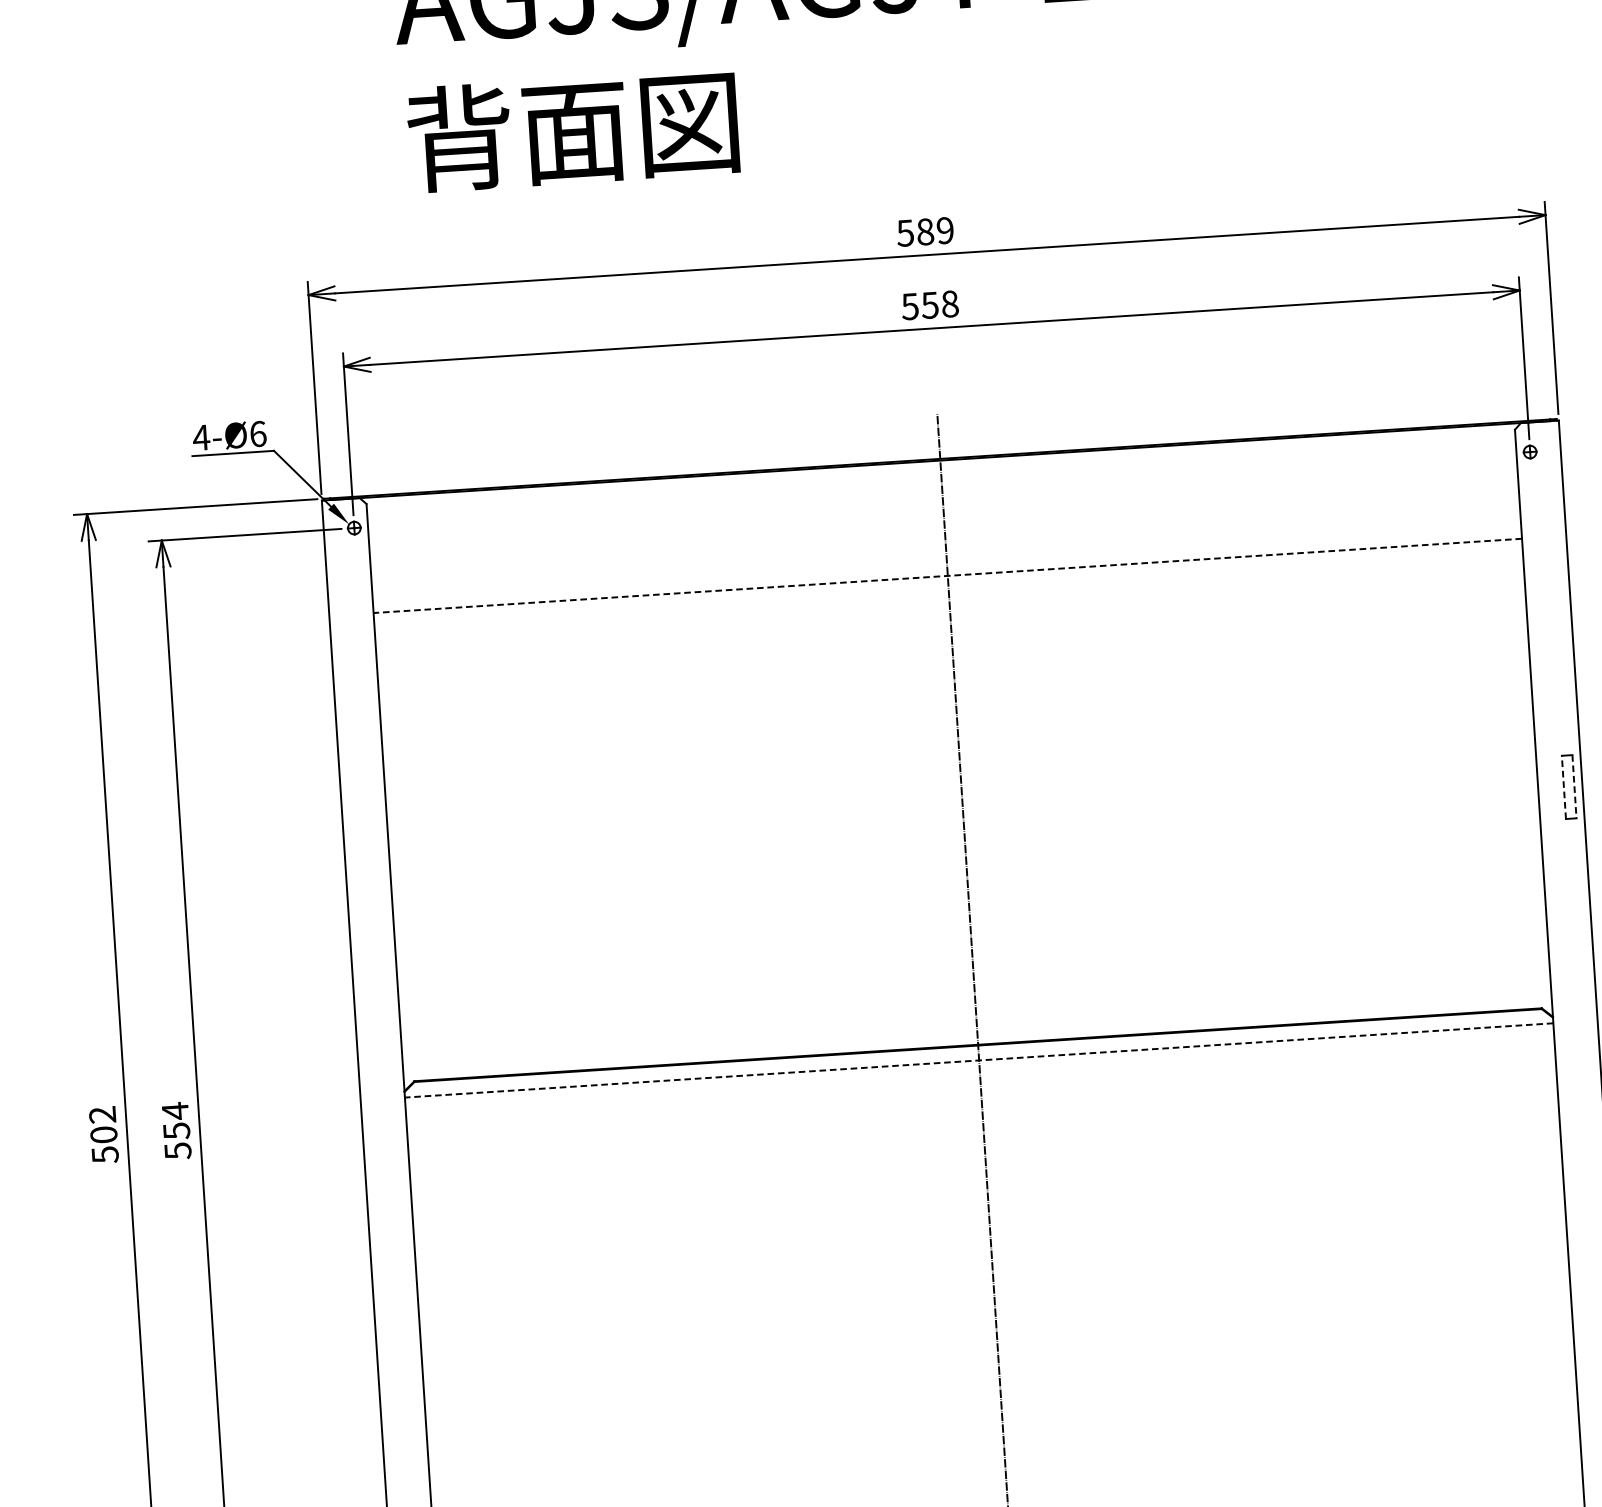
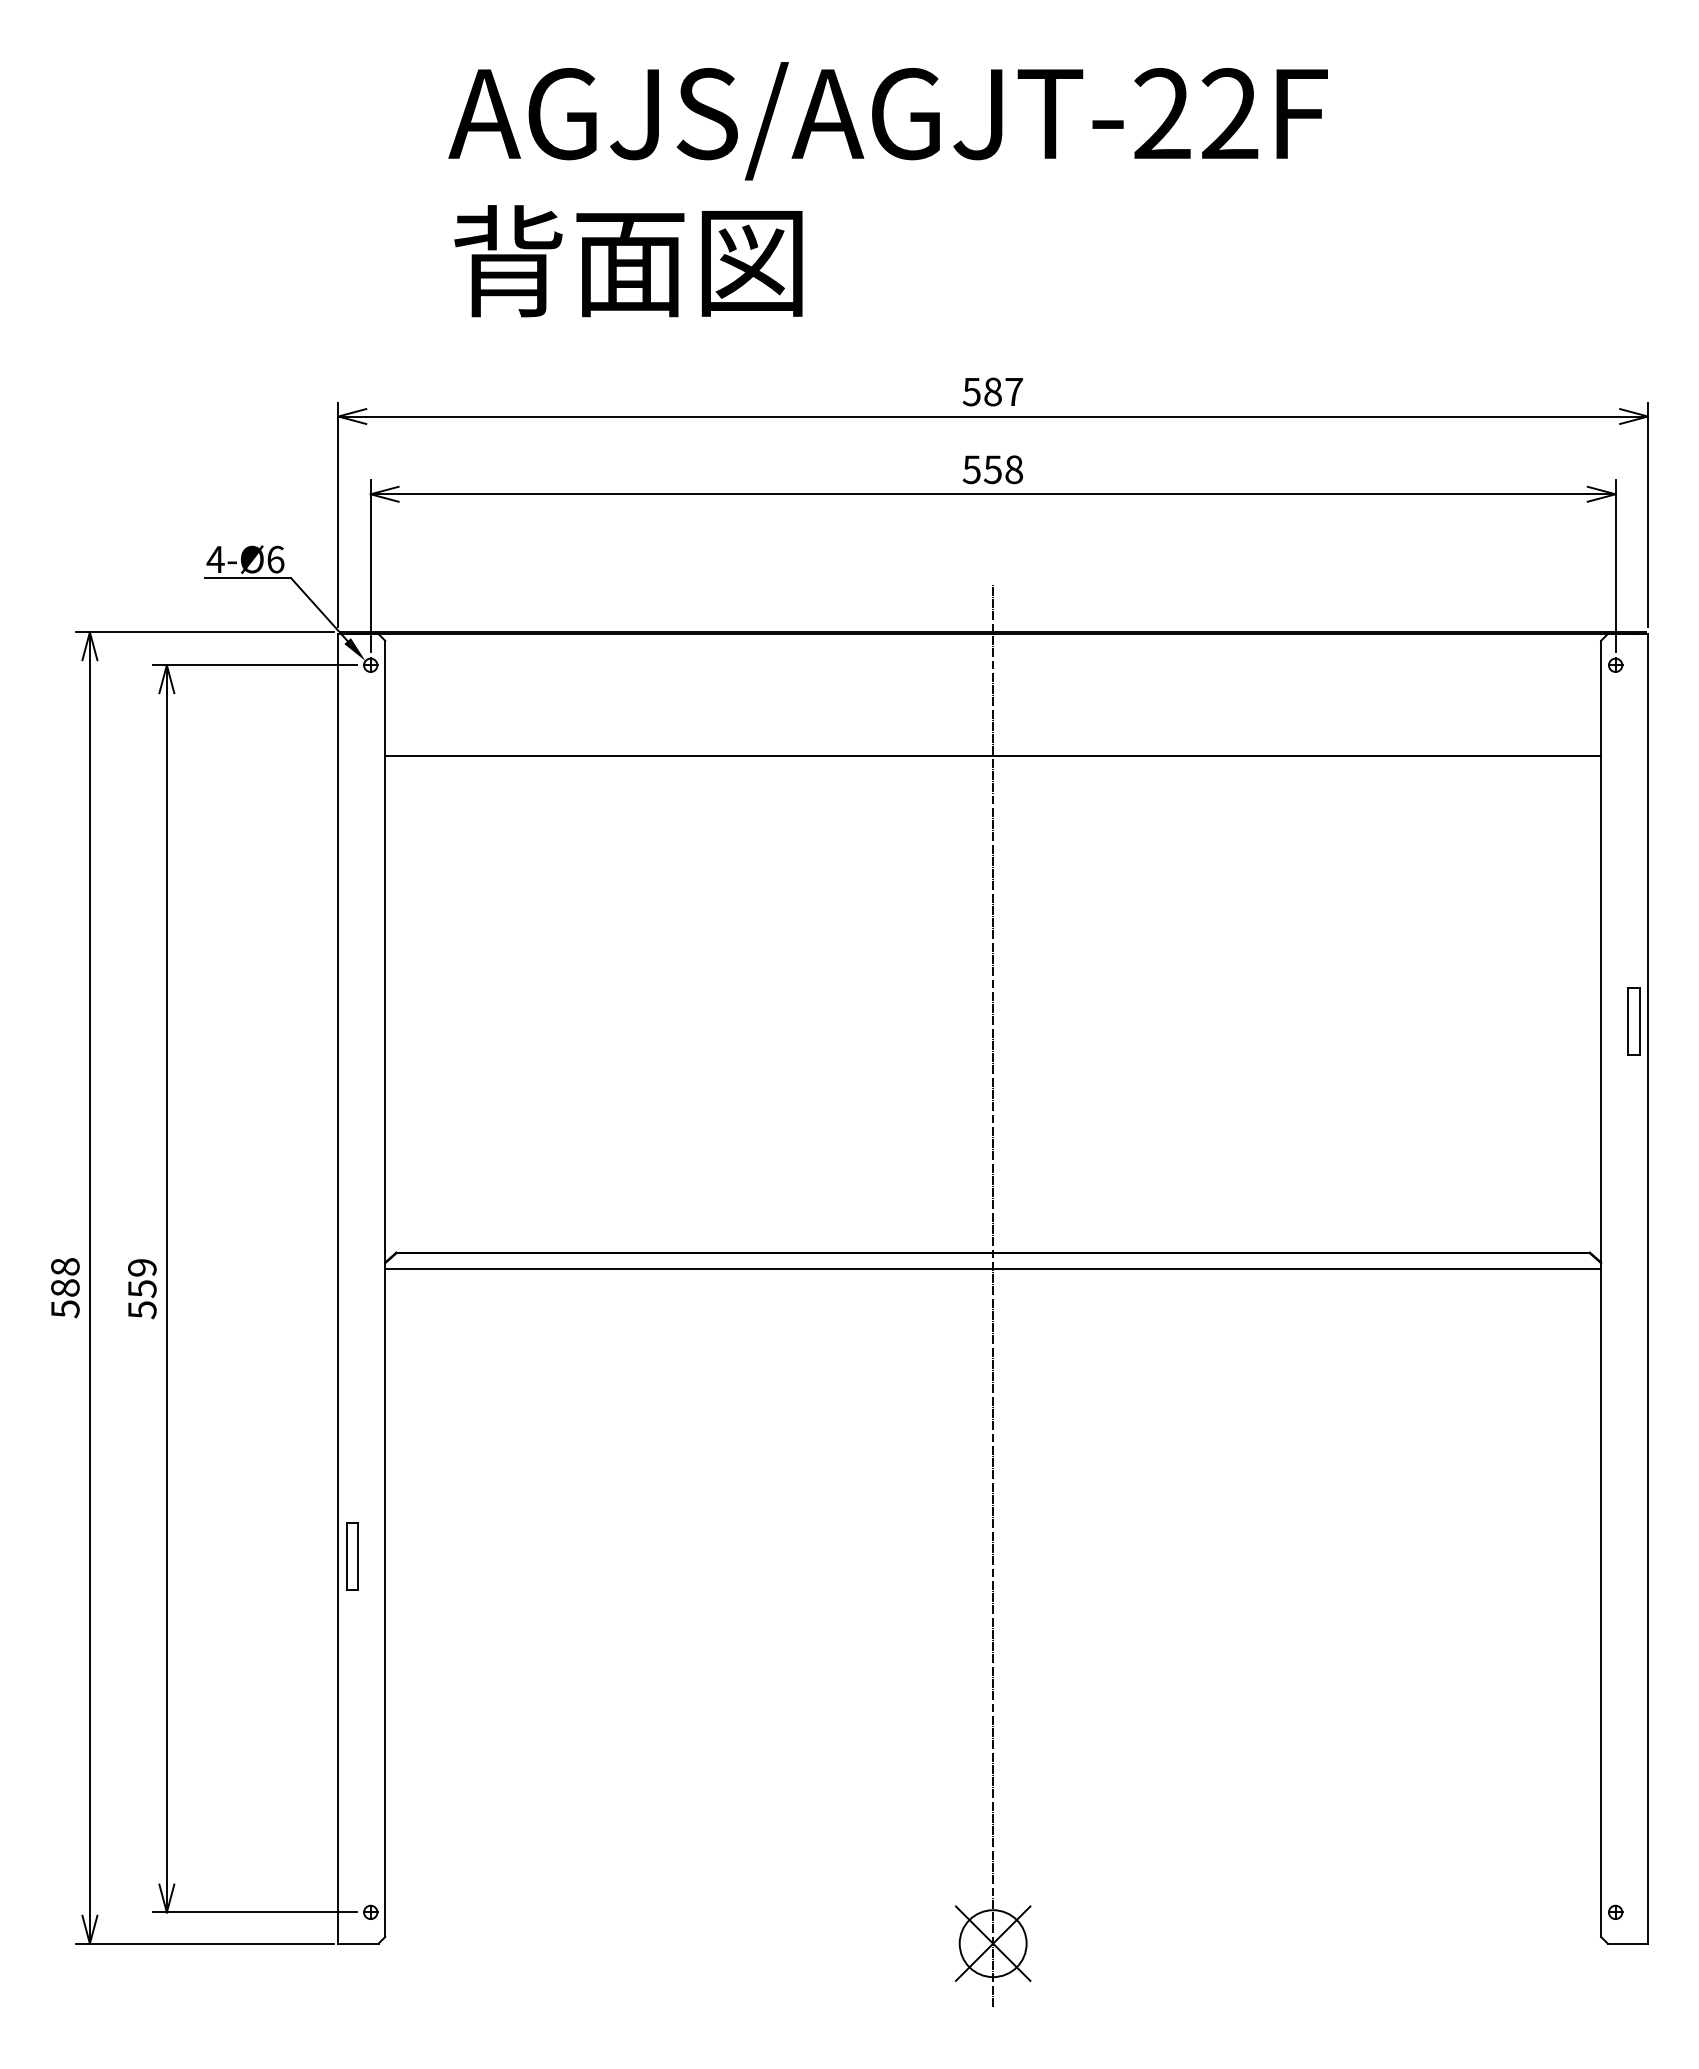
text: (944, 230) -> (1013, 391), 589 -> 587
line: (948, 576) -> (993, 756), dashed -> solid
line: (1564, 786) -> (1628, 1020), dashed -> solid
line: (1574, 787) -> (1639, 1021), dashed -> solid
line: (979, 1060) -> (993, 1269), dashed -> solid
text: (175, 1110) -> (142, 1267), 554 -> 559
text: (103, 1124) -> (65, 1277), 502 -> 588
part: (391, 1370) -> (352, 1556), added

